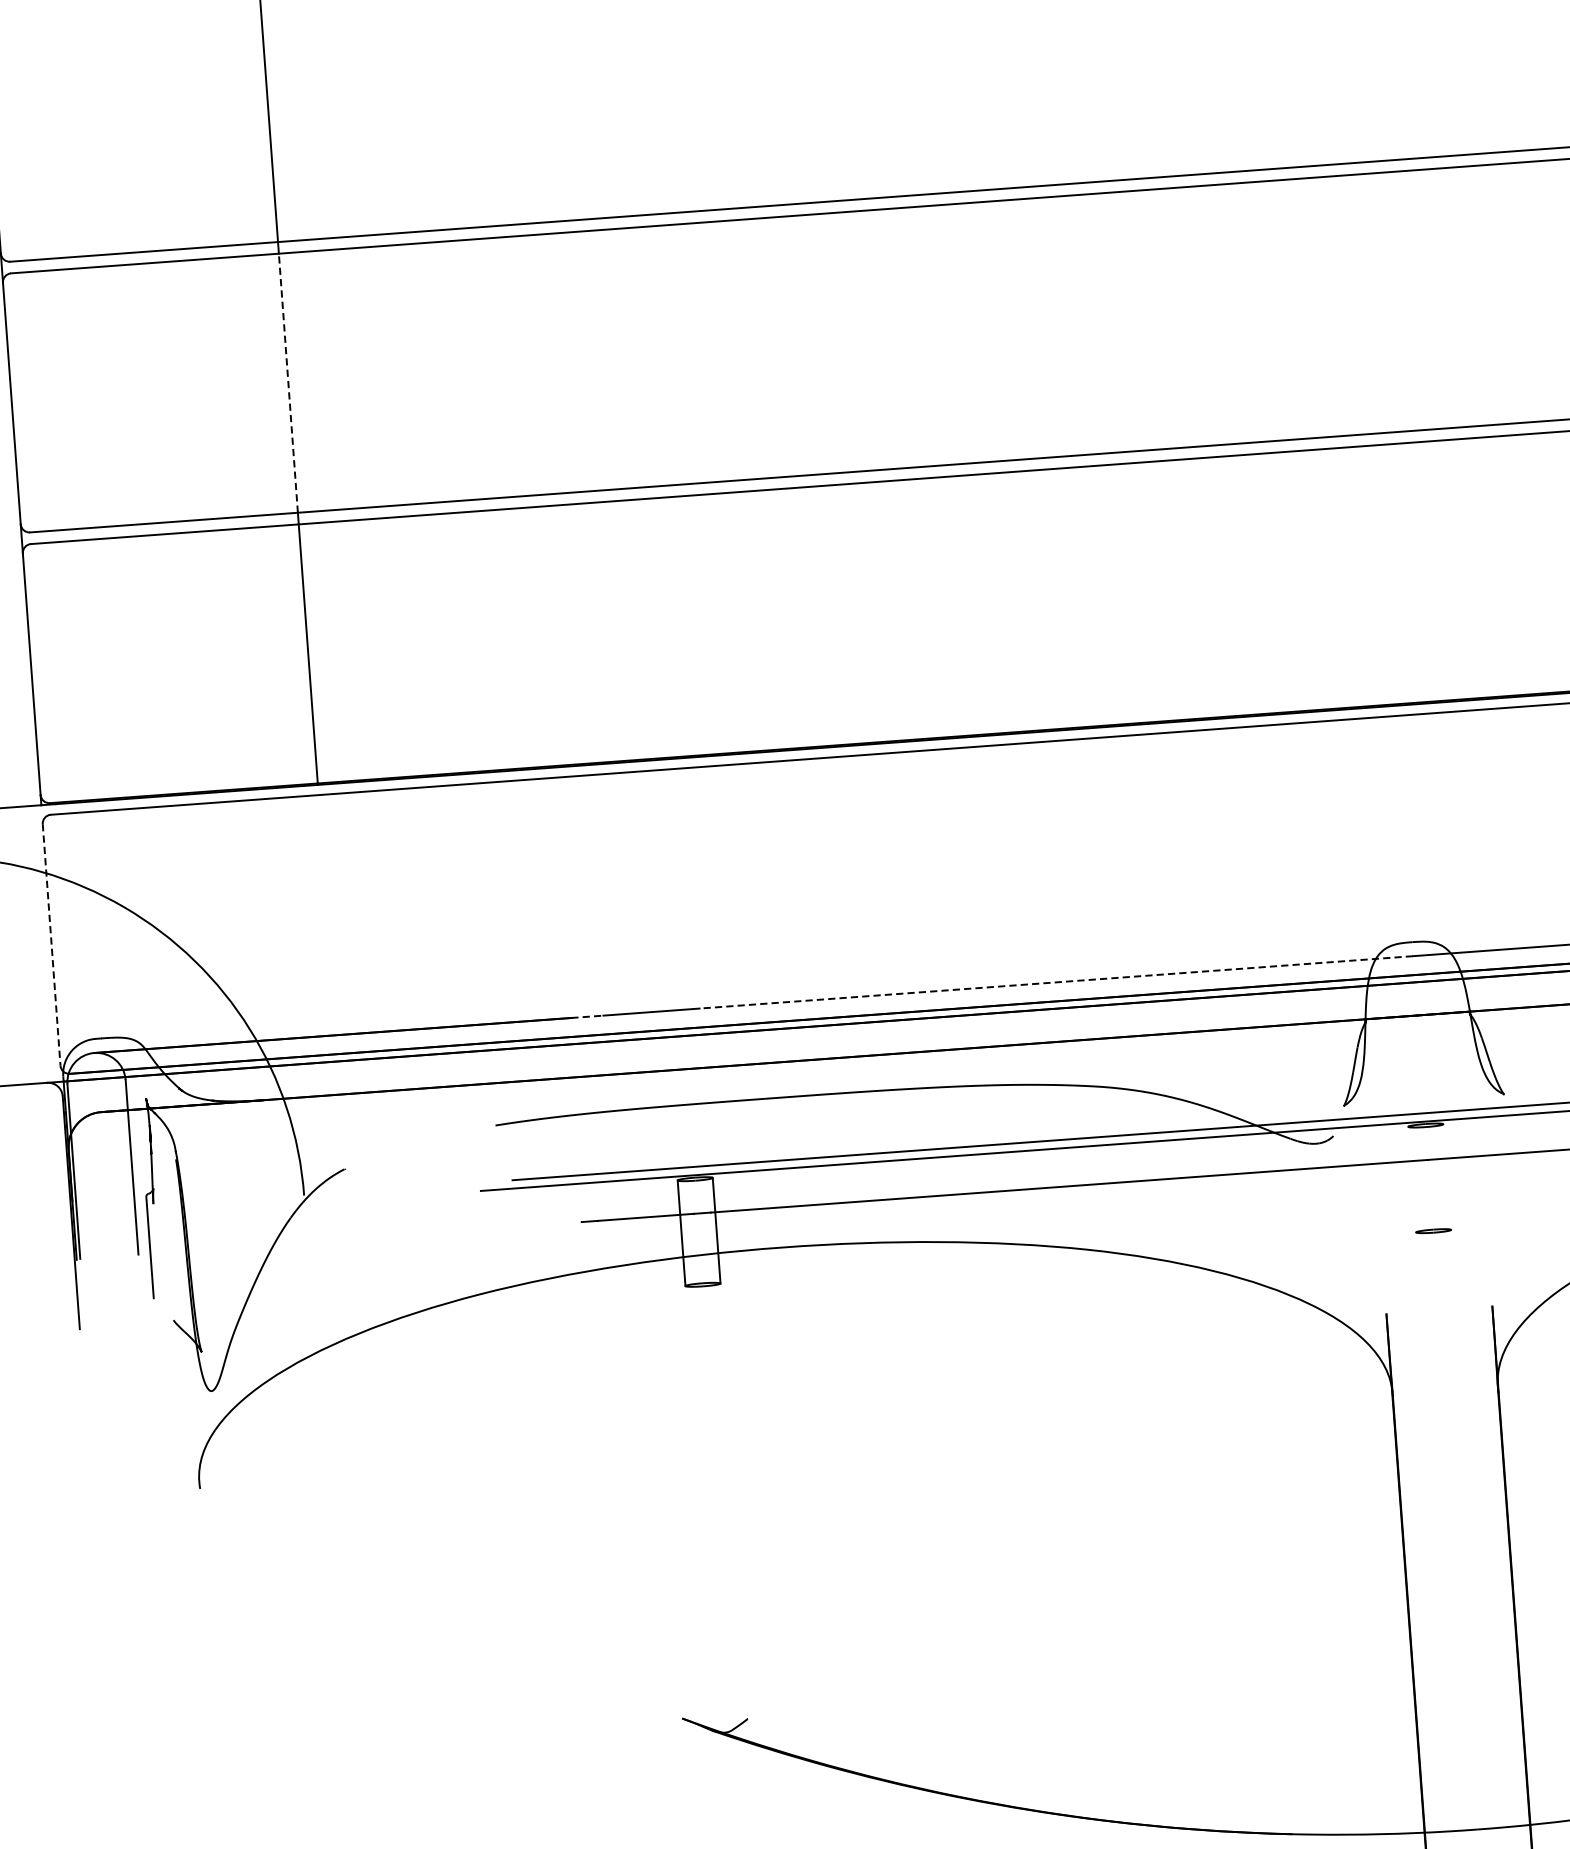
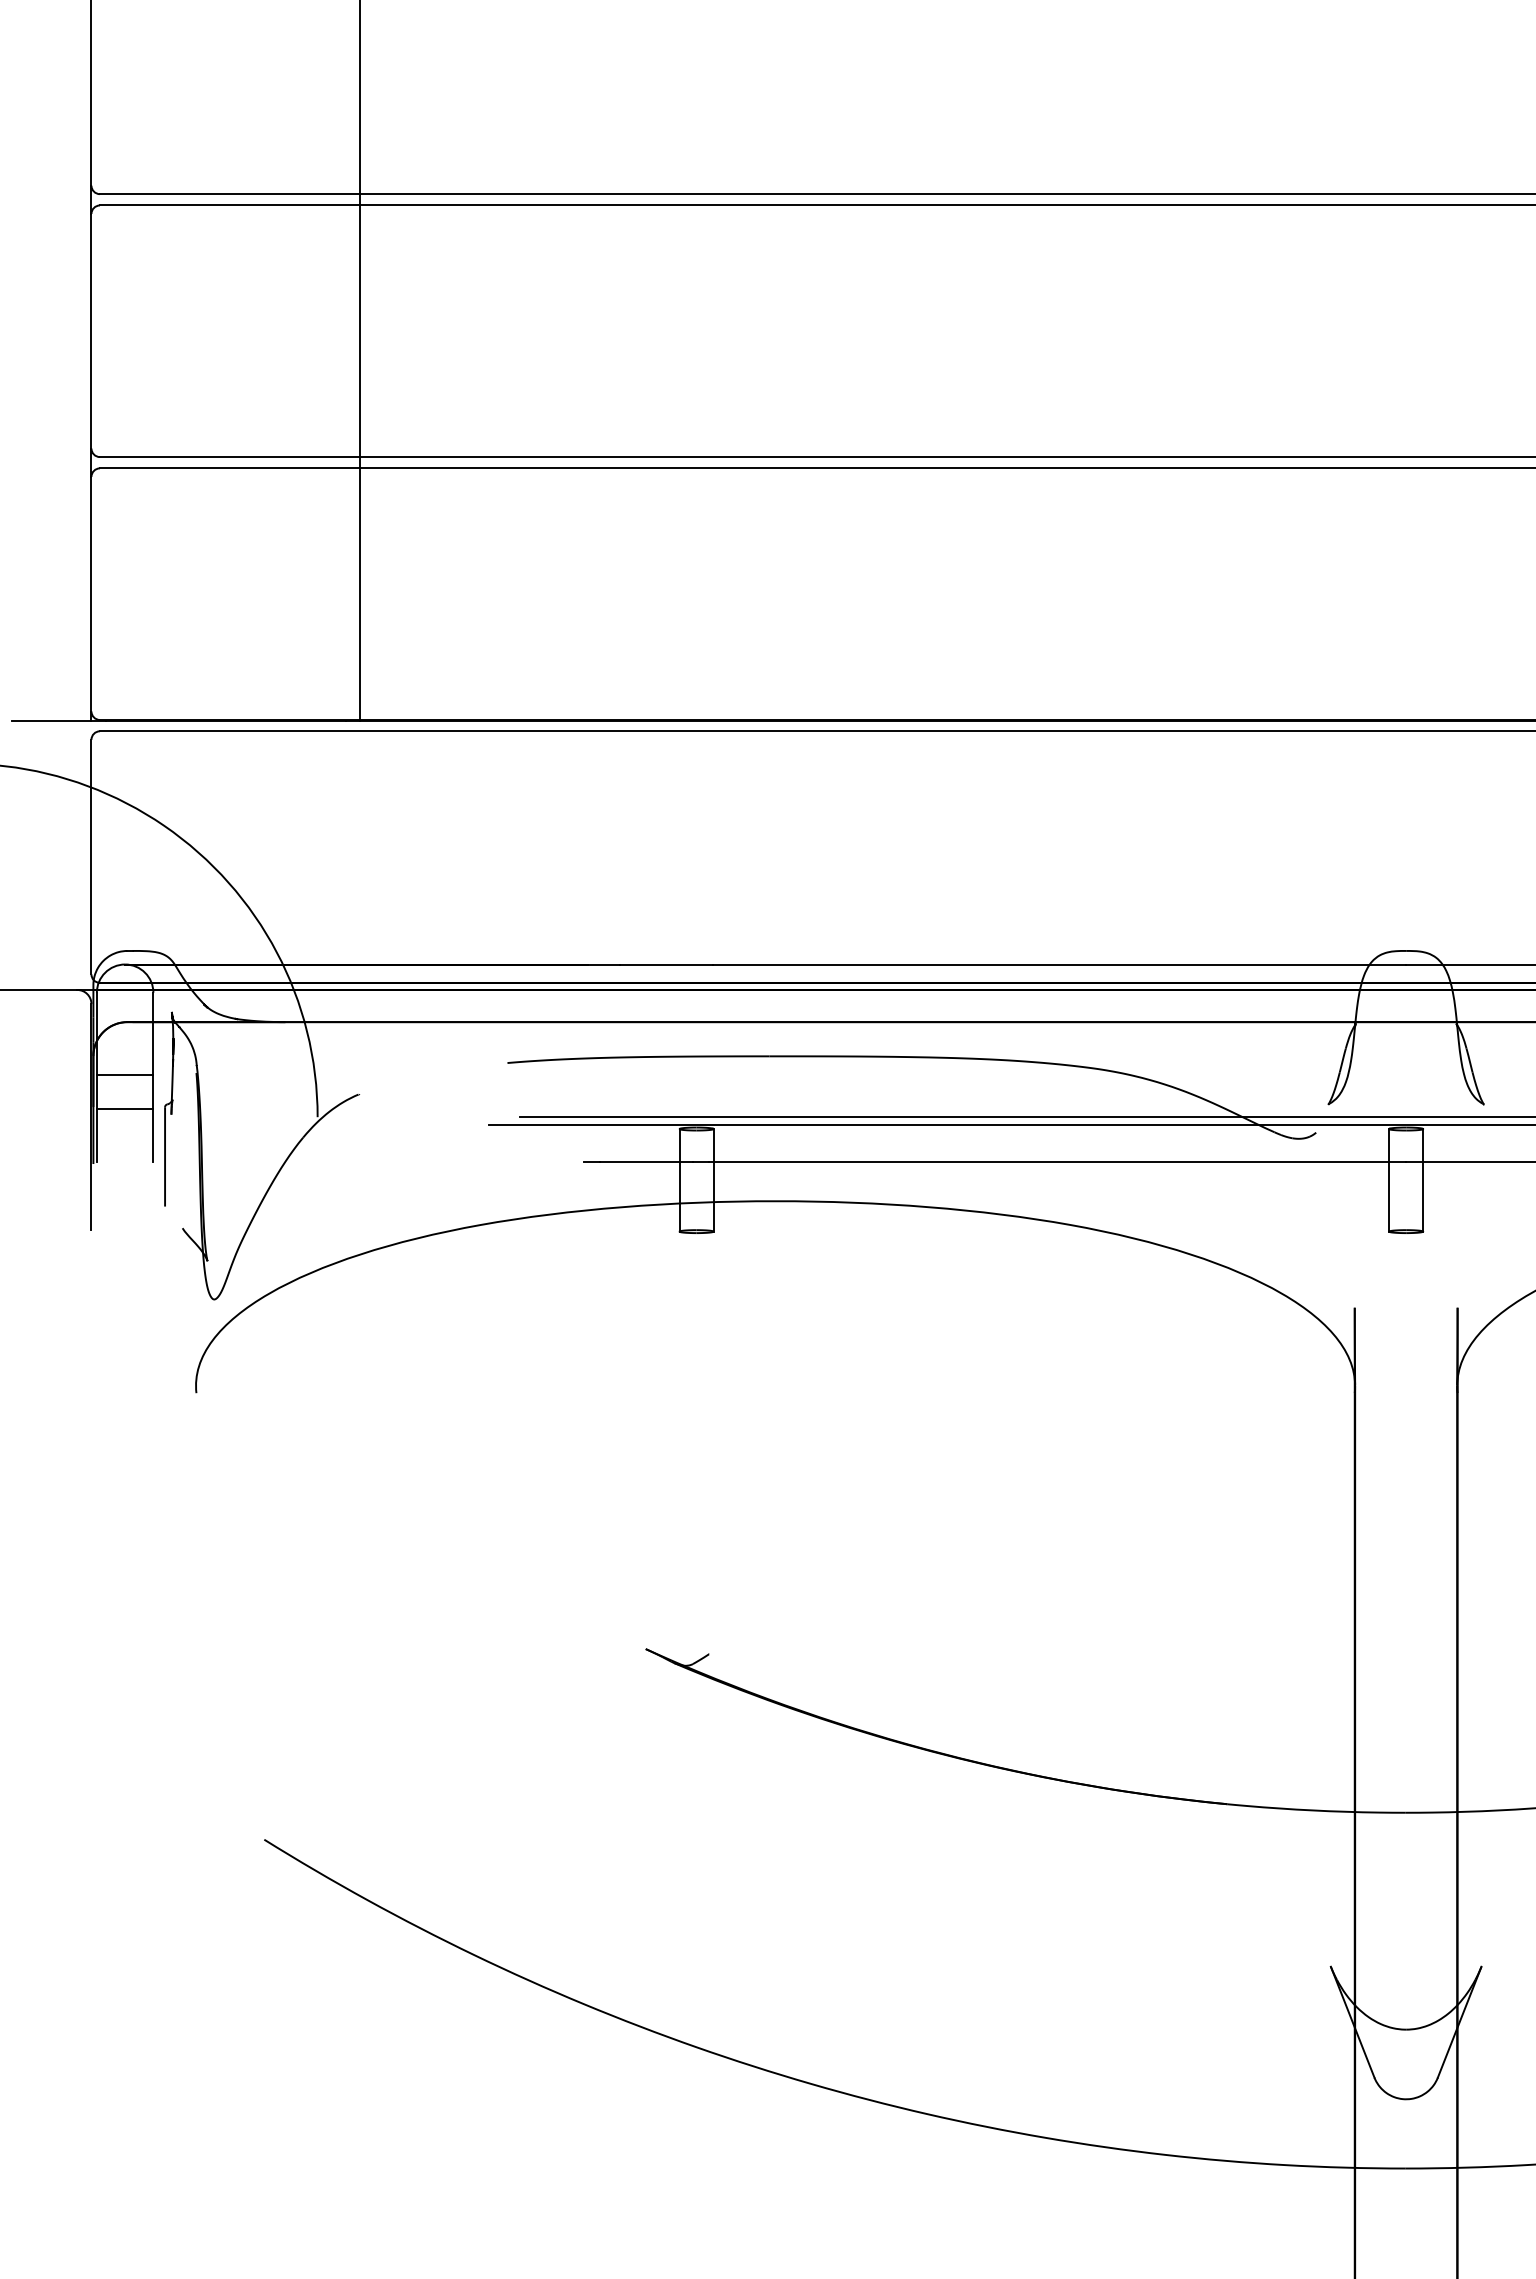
line: (288, 383) -> (360, 331), dashed -> solid
line: (51, 945) -> (91, 857), dashed -> solid
line: (1055, 982) -> (1058, 964), dashed -> solid
line: (586, 1016) -> (603, 964), dashed -> solid
line: (102, 1166) -> (124, 1074), added
line: (1447, 1177) -> (1423, 1180), added
line: (1412, 1179) -> (1389, 1180), added
line: (104, 1201) -> (124, 1108), added

